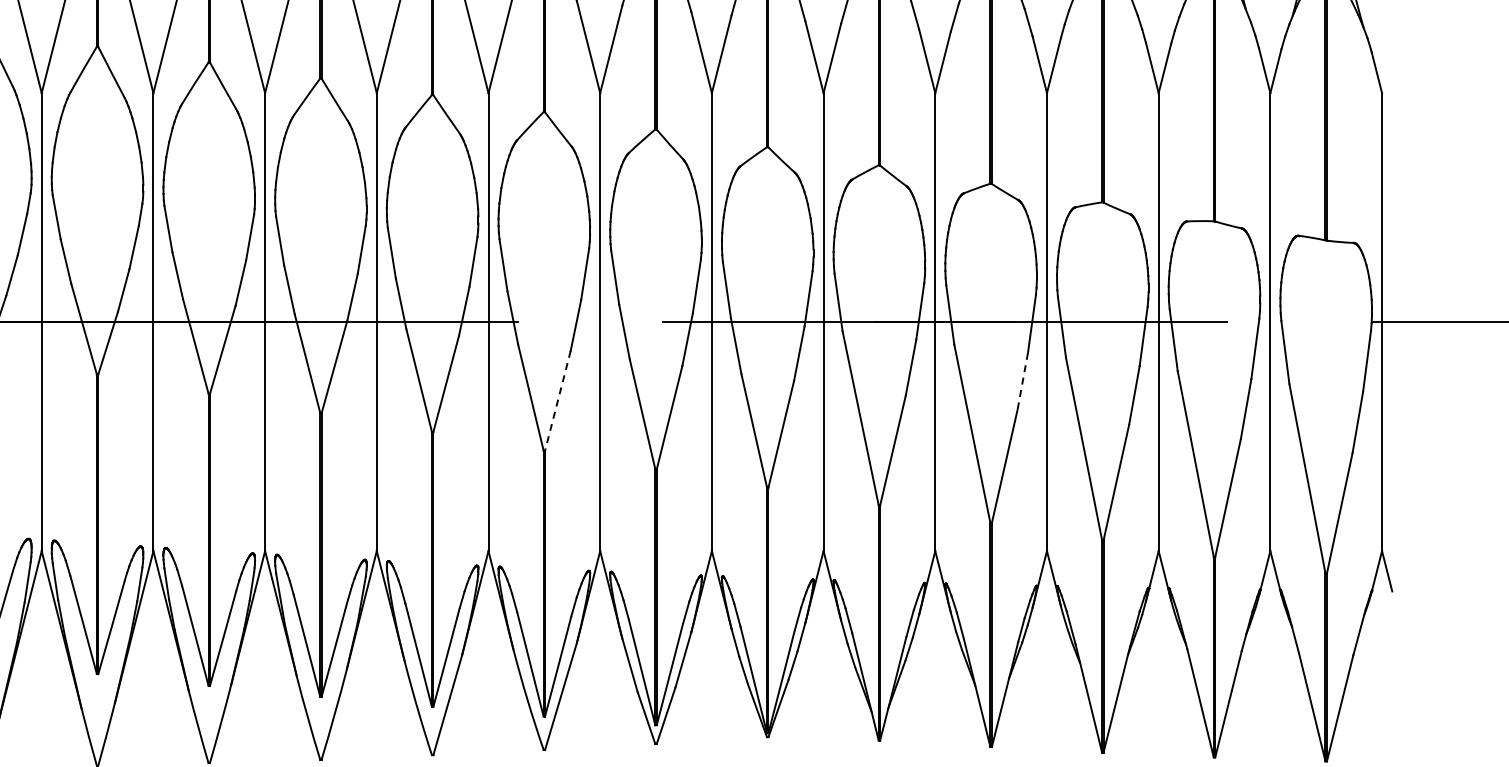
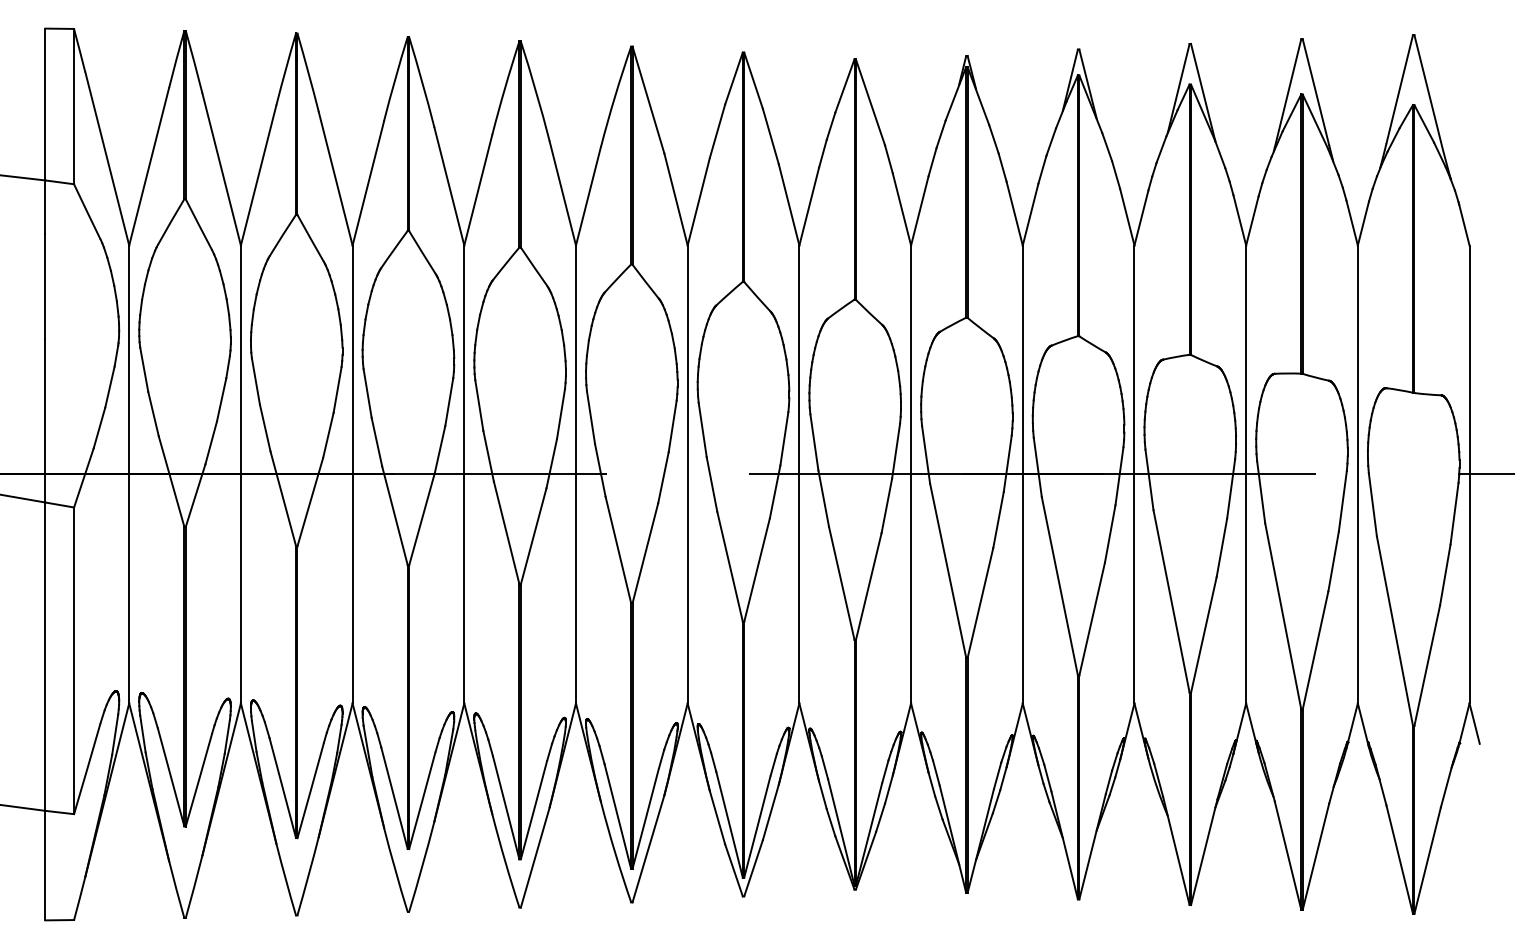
line: (1023, 382) -> (1110, 534), dashed -> solid
line: (558, 401) -> (645, 553), dashed -> solid

